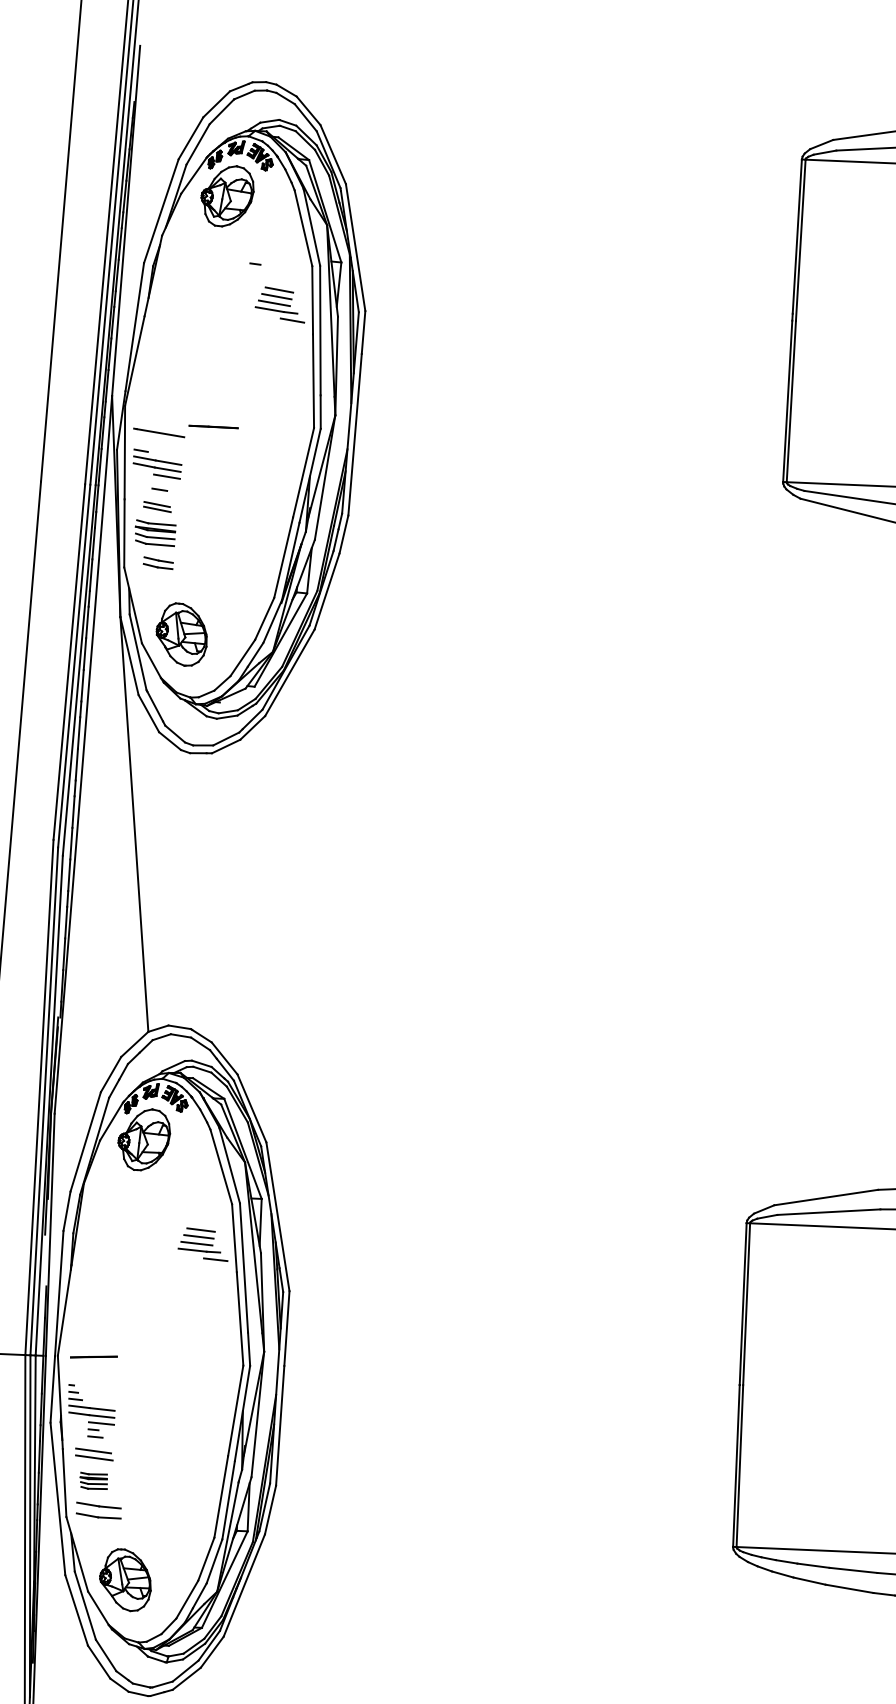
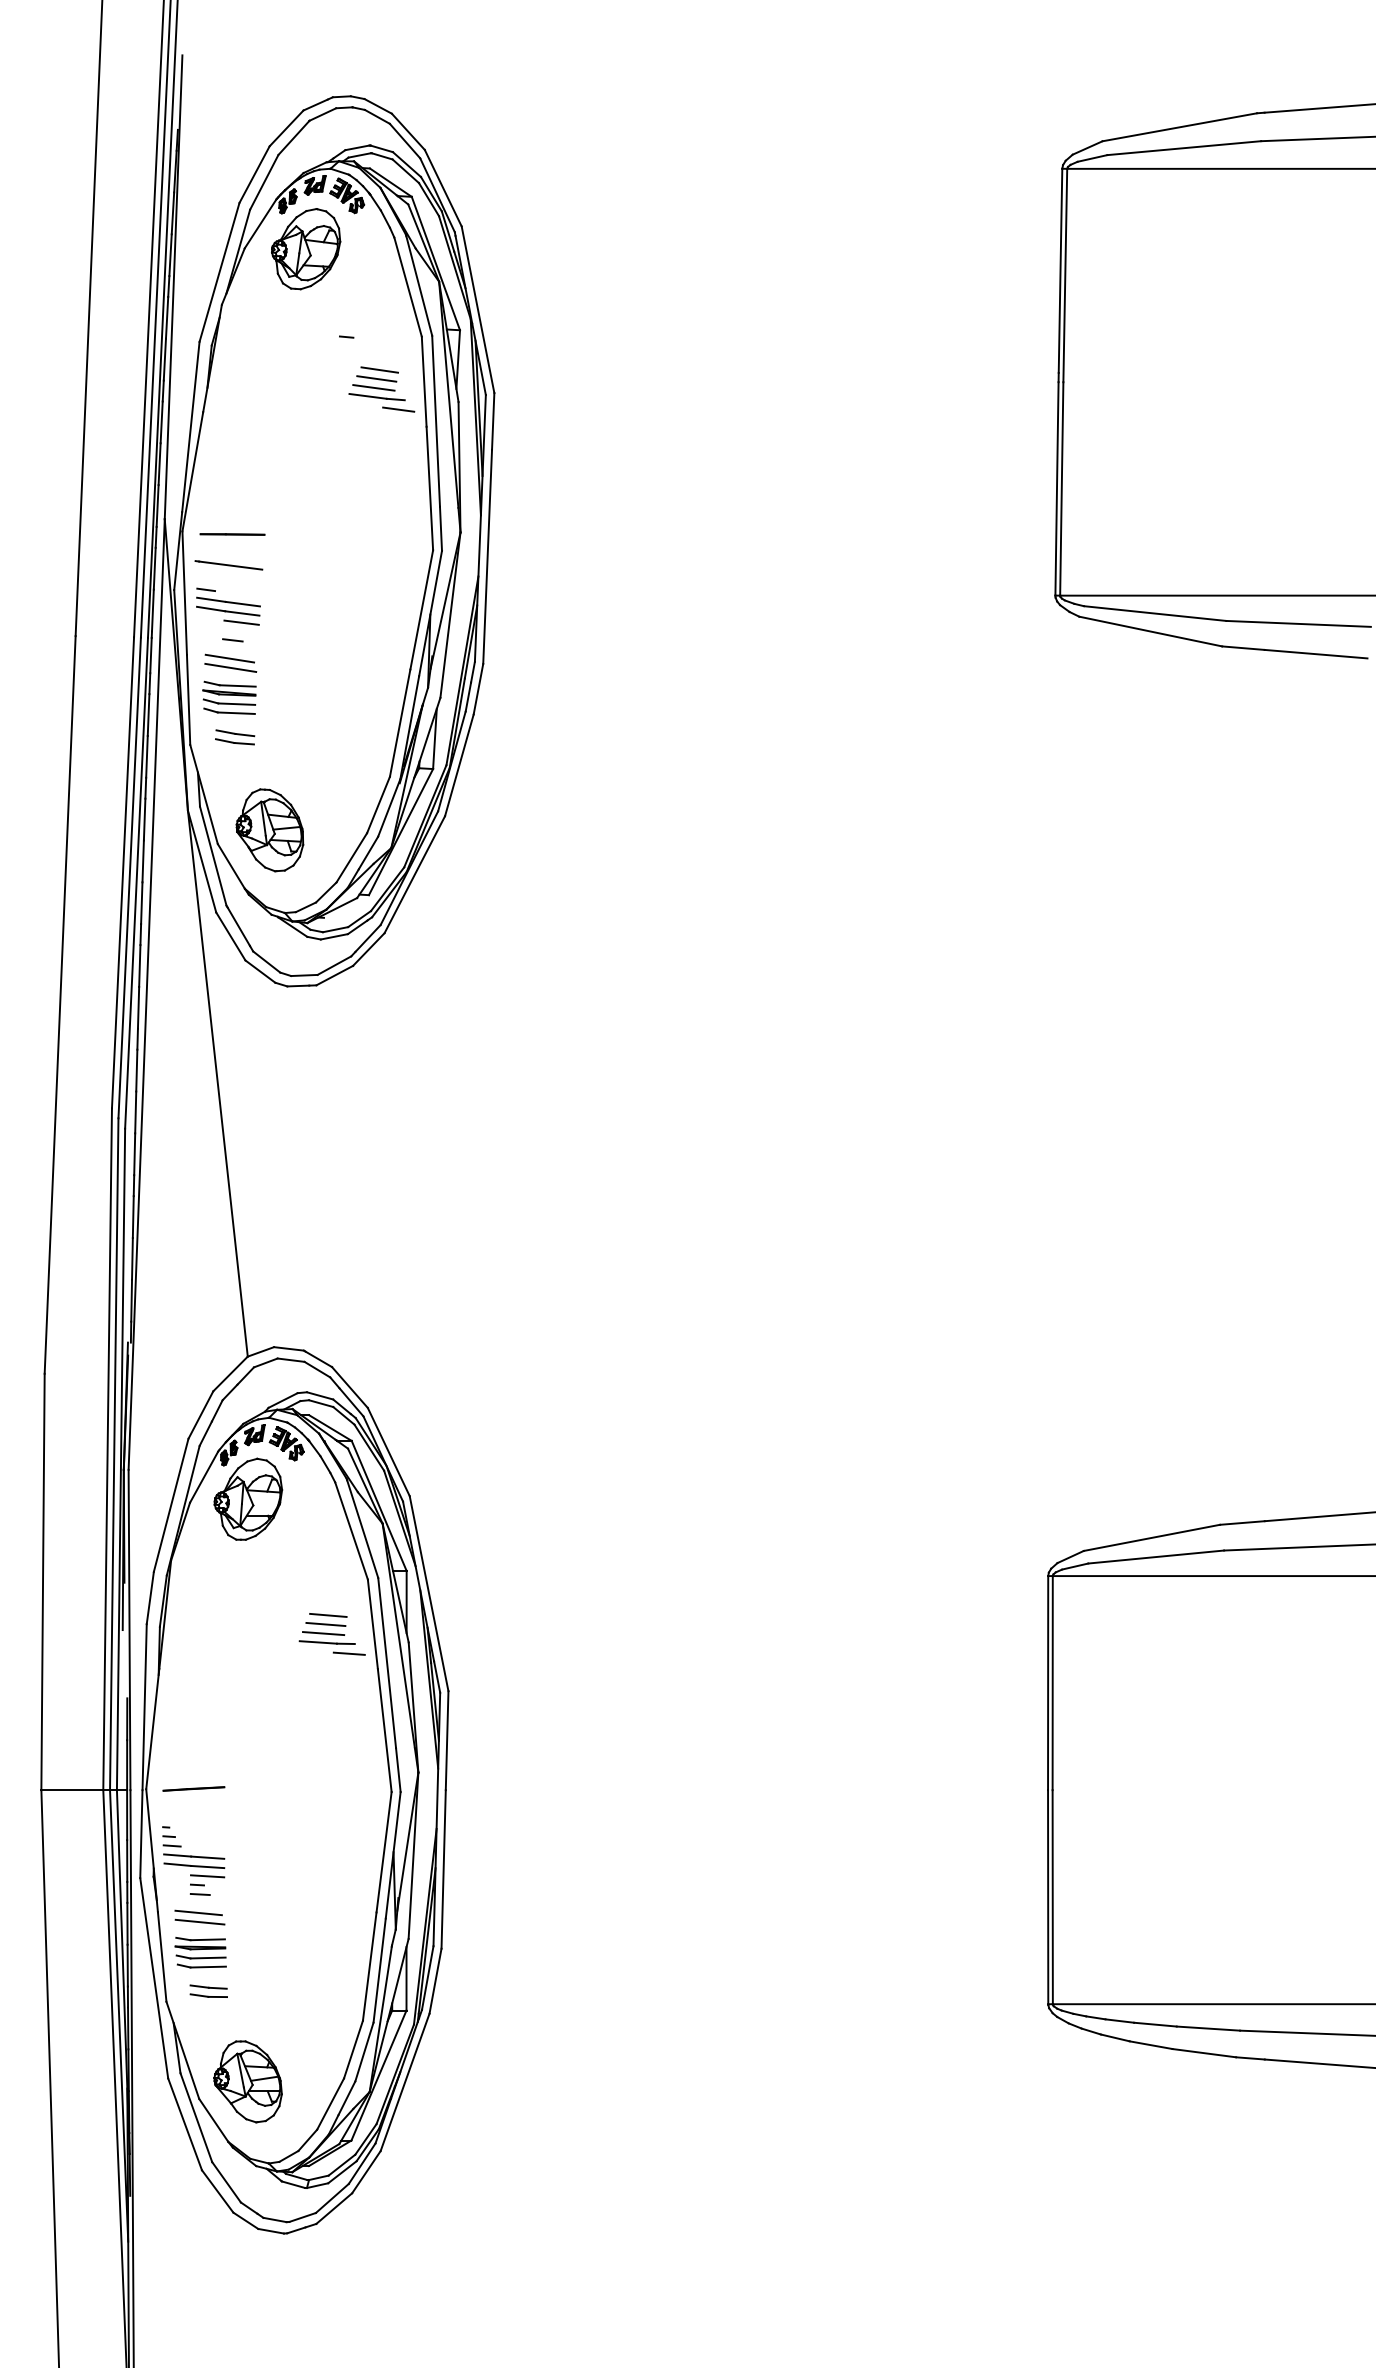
line: (213, 427) -> (232, 534), moved
part: (157, 506) -> (230, 662), size x1.43
part: (93, 1480) -> (200, 1952), size x1.43
part: (98, 1509) -> (208, 1990), size x0.62

